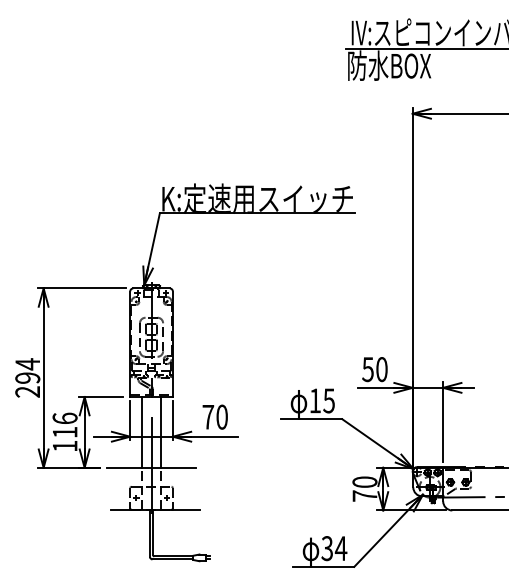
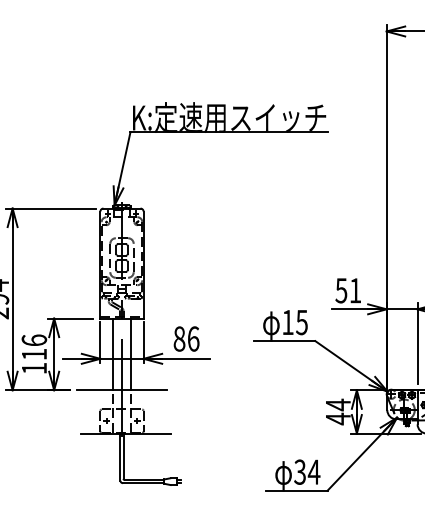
text: (381, 369) -> (355, 290), 50 -> 51
text: (214, 416) -> (185, 338), 70 -> 86
text: (364, 489) -> (337, 412), 70 -> 44

